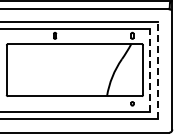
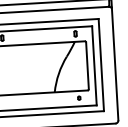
line: (150, 70) -> (94, 65), dashed -> solid
line: (157, 70) -> (101, 65), dashed -> solid

